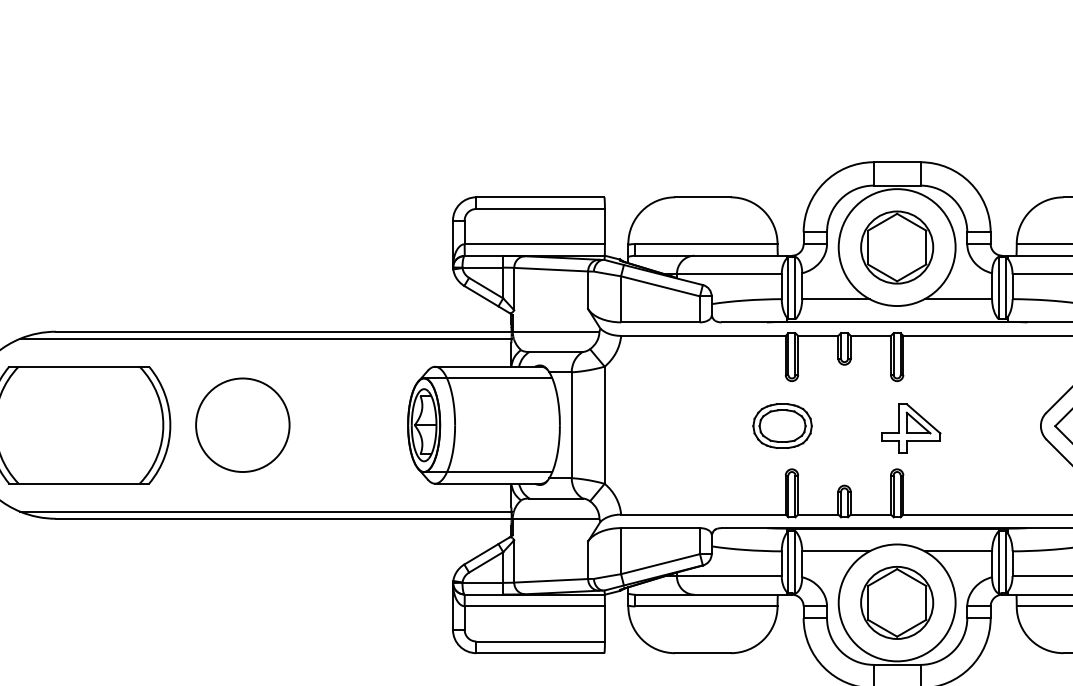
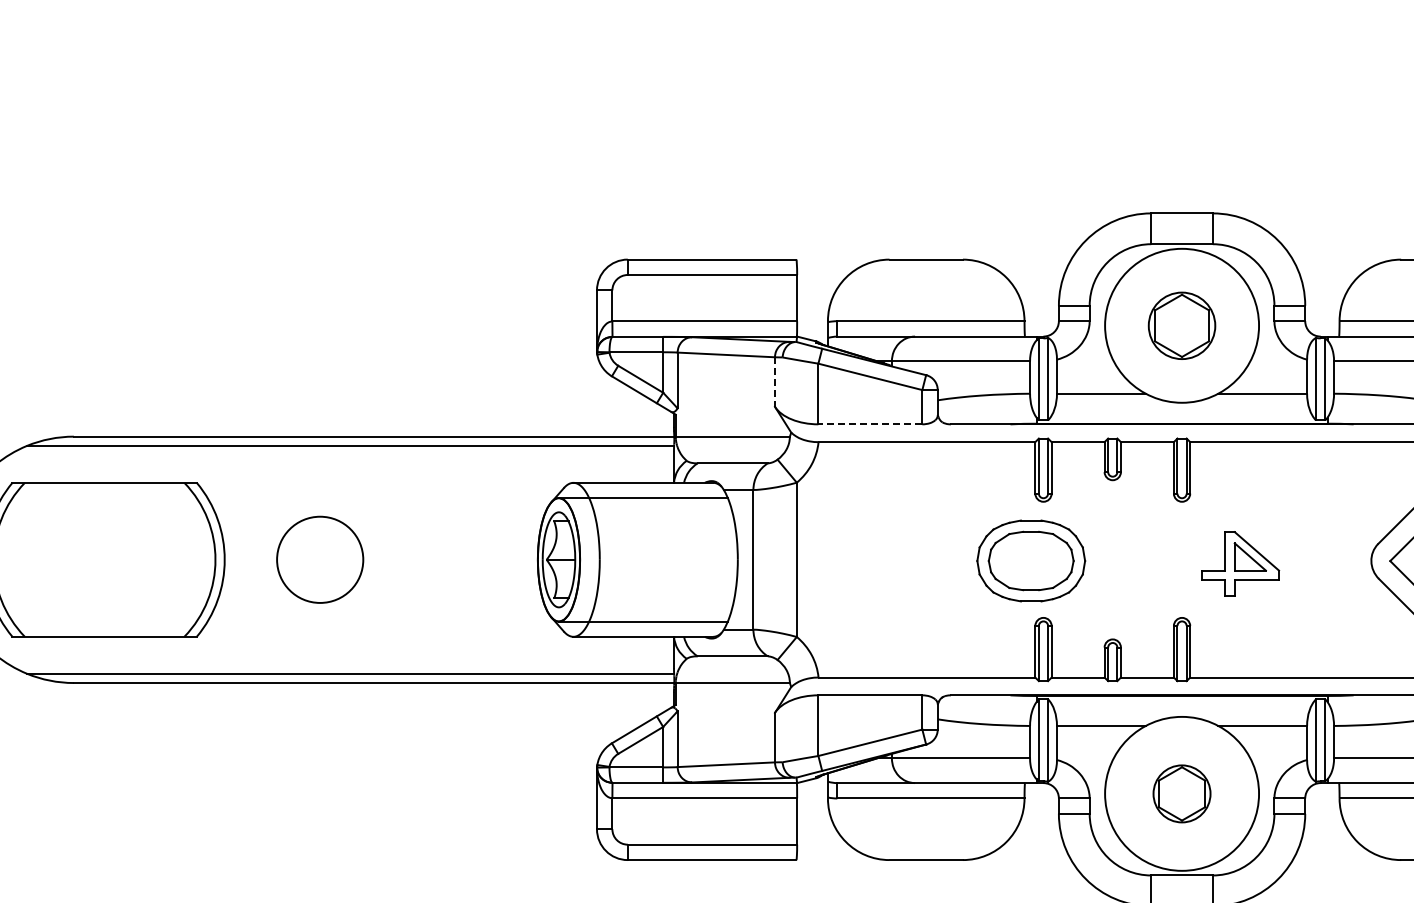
part: (896, 247) -> (1181, 325), size x0.7
line: (587, 290) -> (774, 382), solid -> dashed
line: (660, 322) -> (870, 424), solid -> dashed
circle: (242, 424) -> (319, 559), size x0.7
part: (782, 425) -> (1030, 560), size x1.4
part: (911, 428) -> (1240, 563), moved
part: (896, 602) -> (1181, 793), size x0.6

